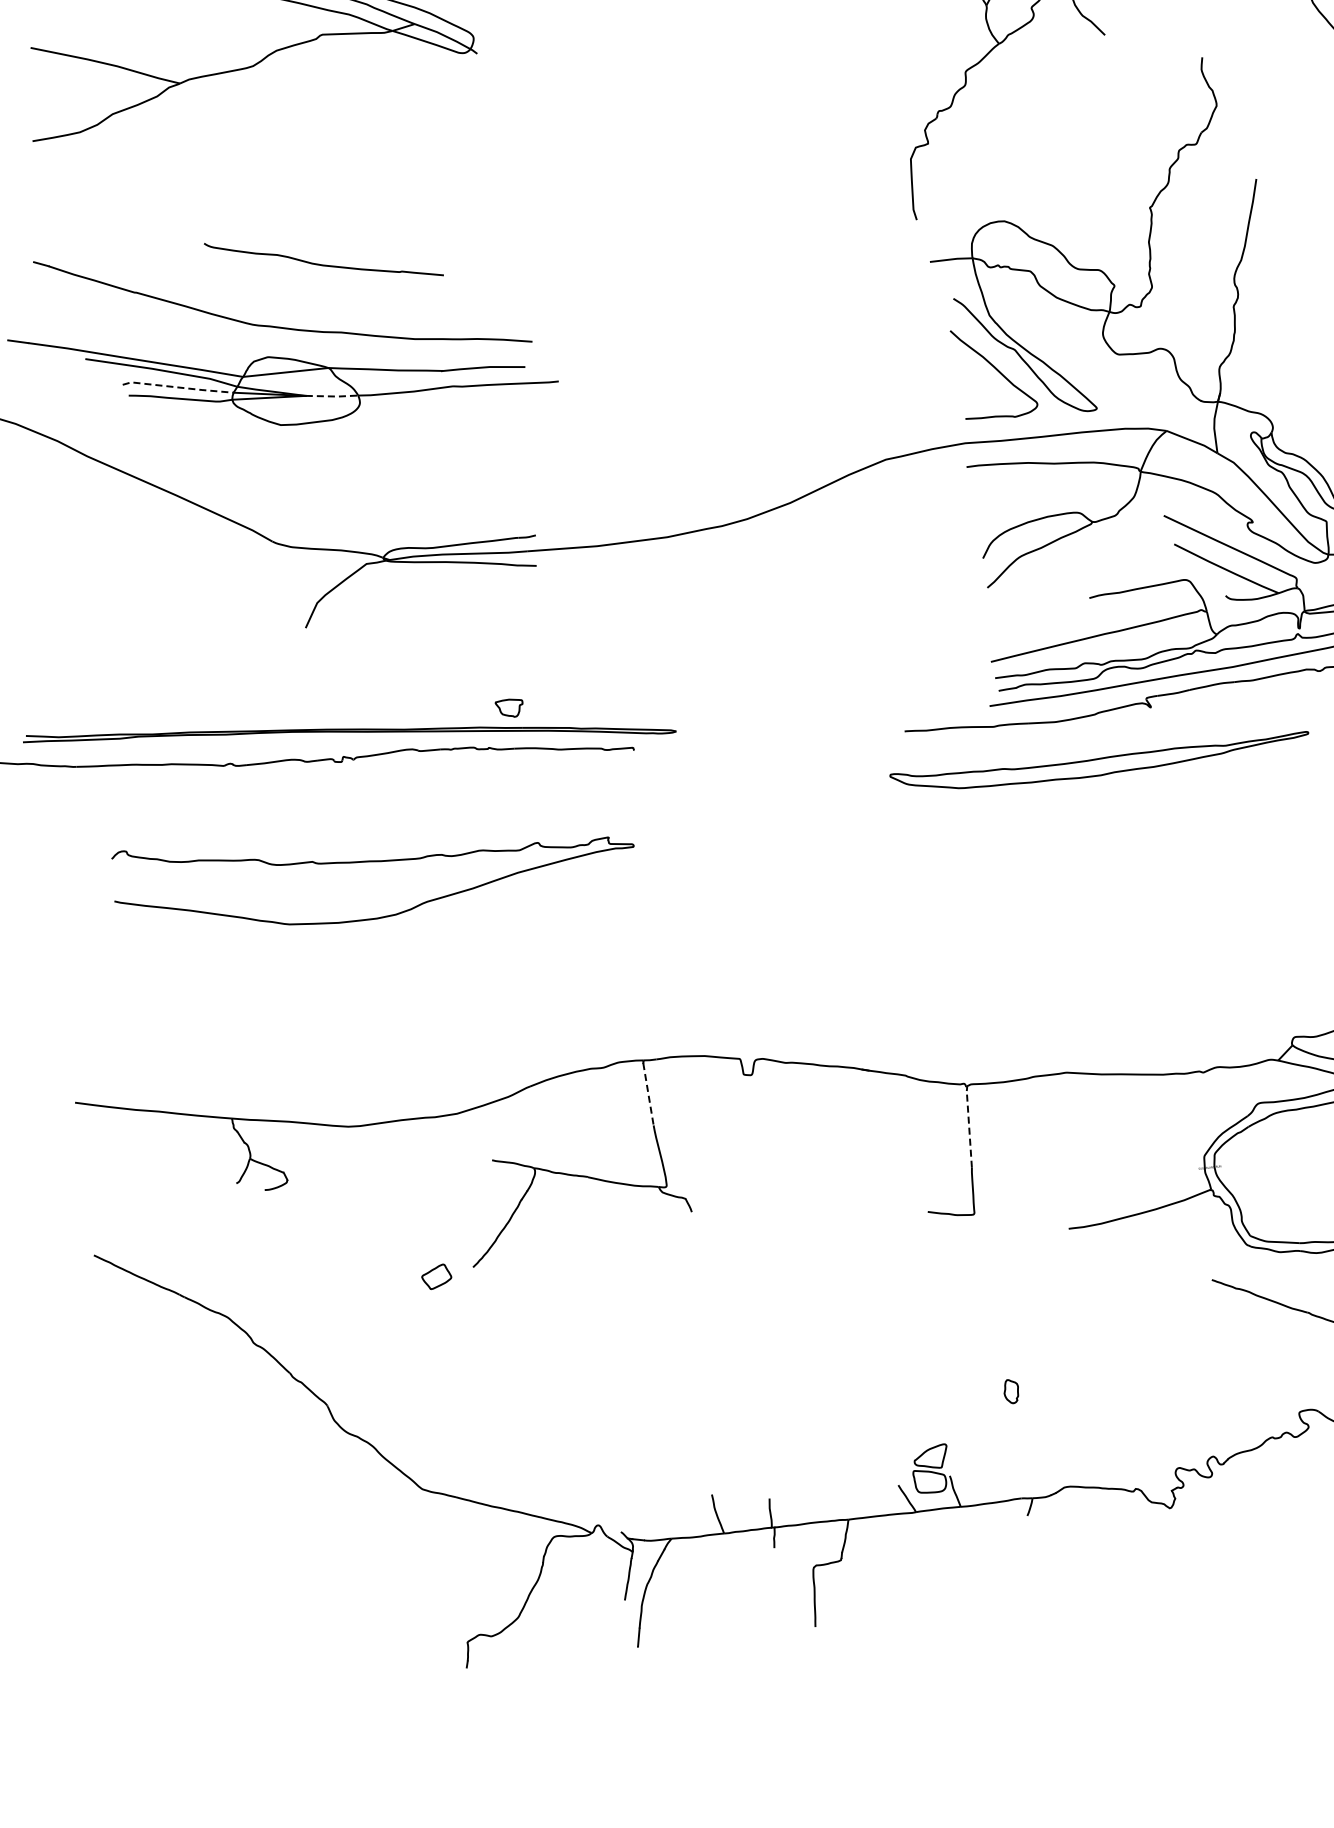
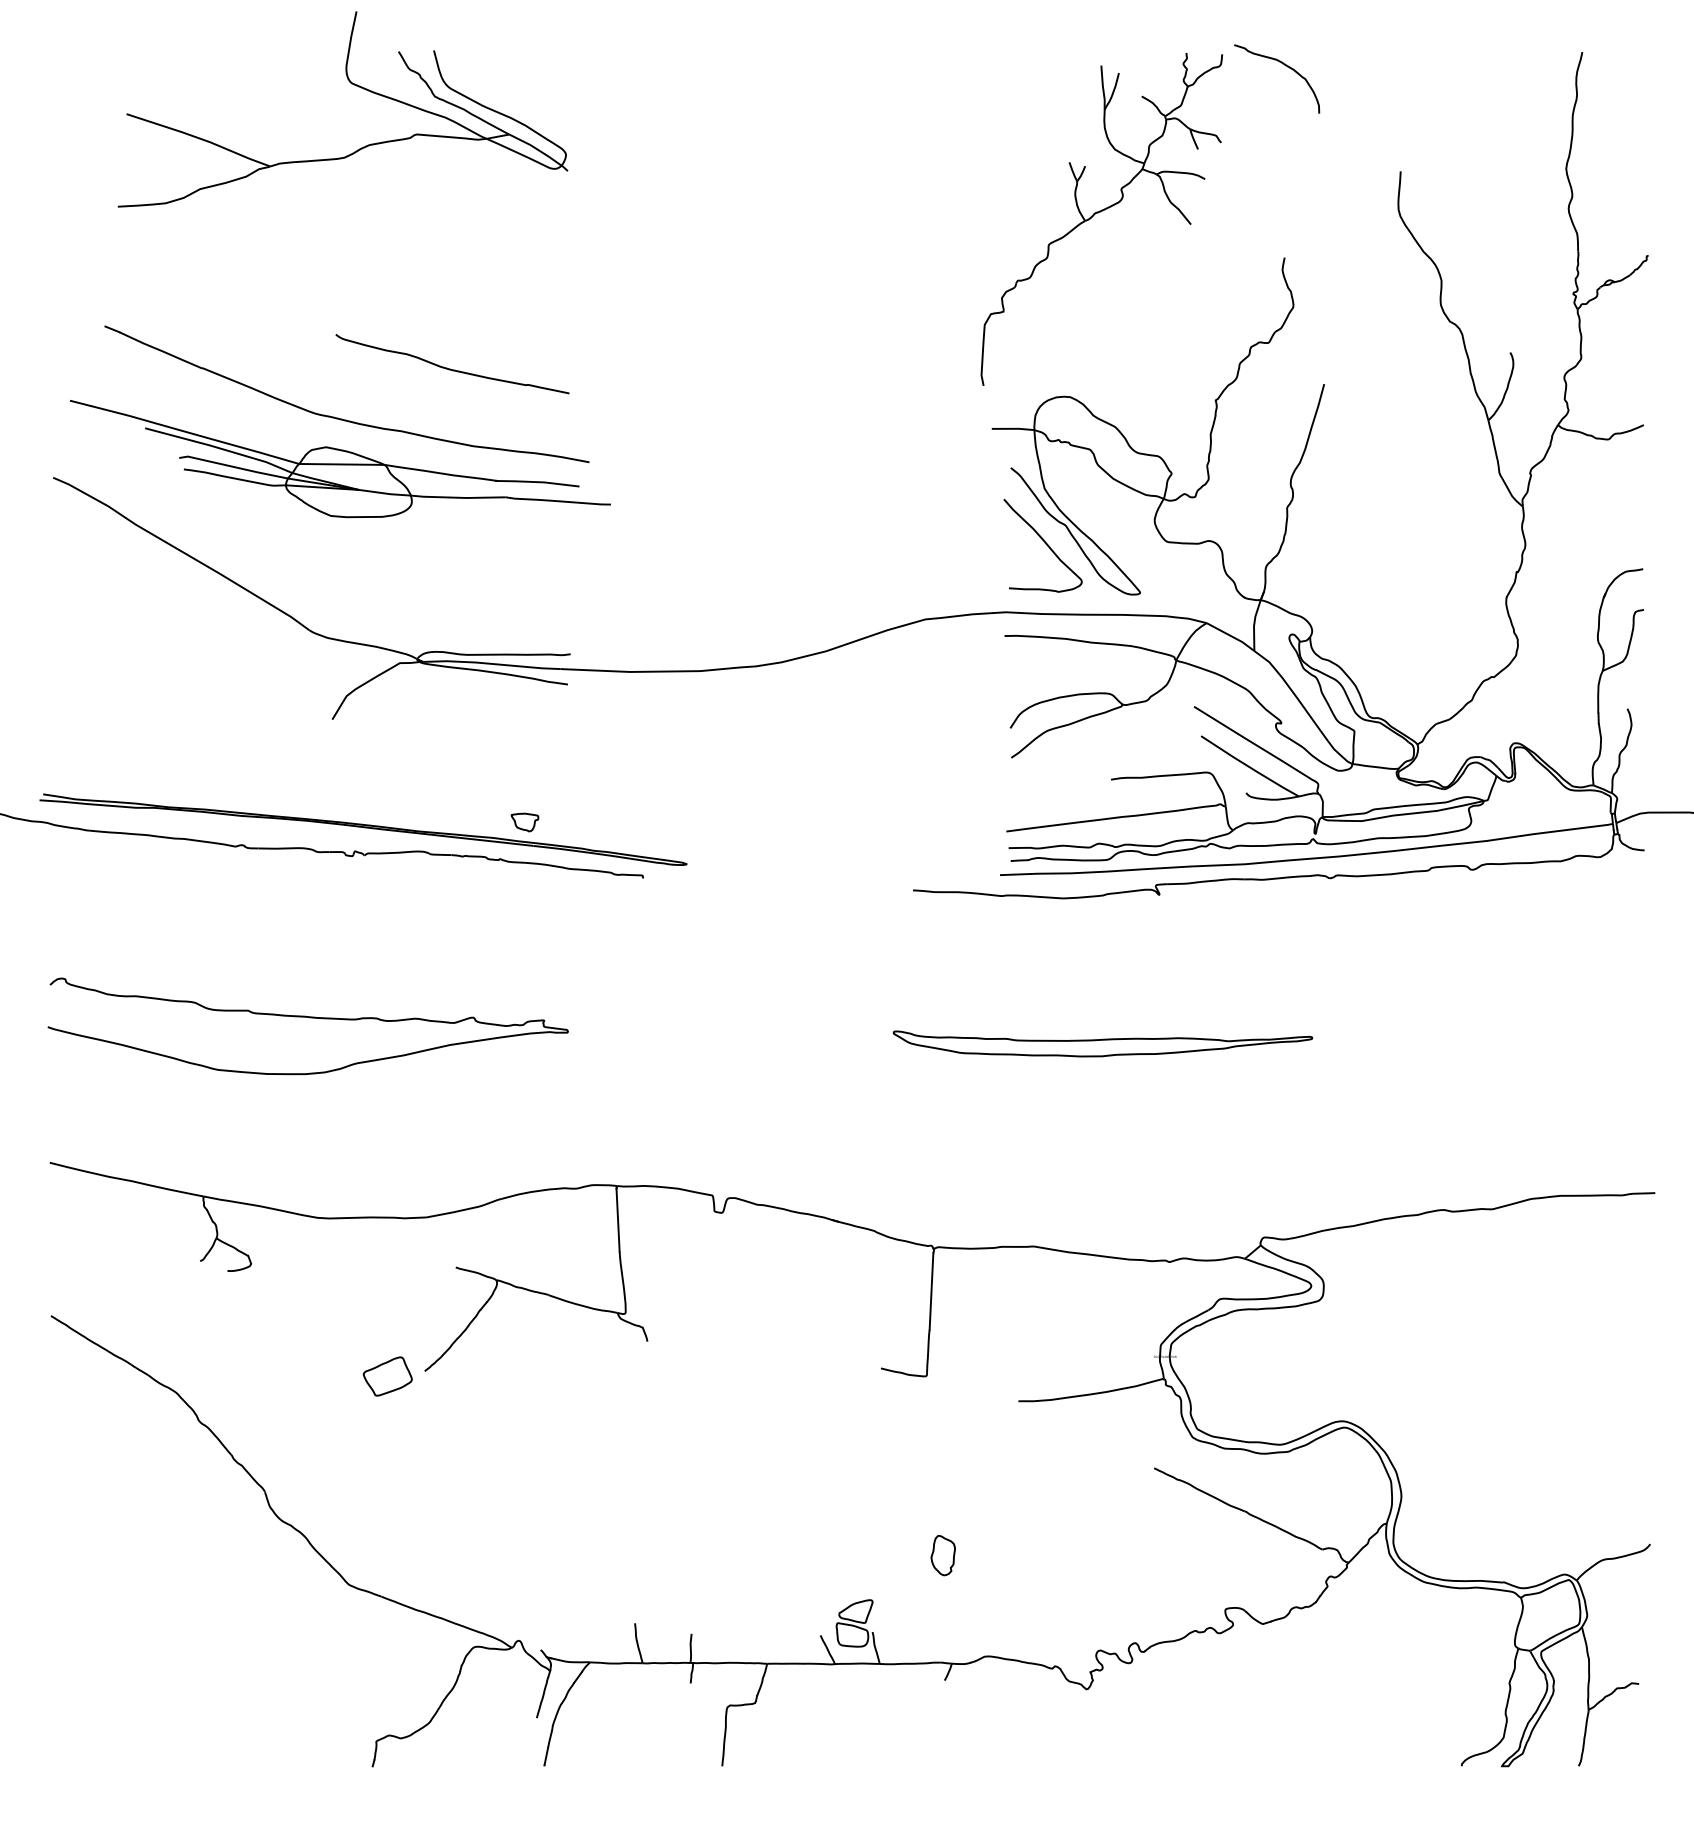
curve: (322, 264) -> (450, 368), moved
line: (177, 387) -> (233, 466), dashed -> solid
line: (333, 396) -> (386, 493), dashed -> solid
part: (1099, 762) -> (1102, 1043), moved
curve: (374, 862) -> (309, 1018), moved
line: (648, 1094) -> (618, 1220), dashed -> solid
line: (969, 1129) -> (931, 1291), dashed -> solid
part: (436, 1276) -> (387, 1376), size x1.67
part: (1010, 1391) -> (942, 1555), size x1.67

